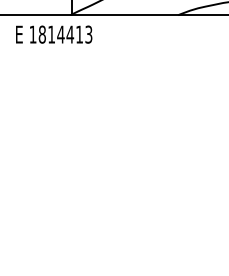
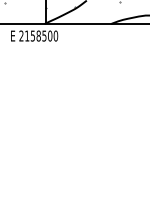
text: (60, 33) -> (38, 35), 1814413 -> 2158500

